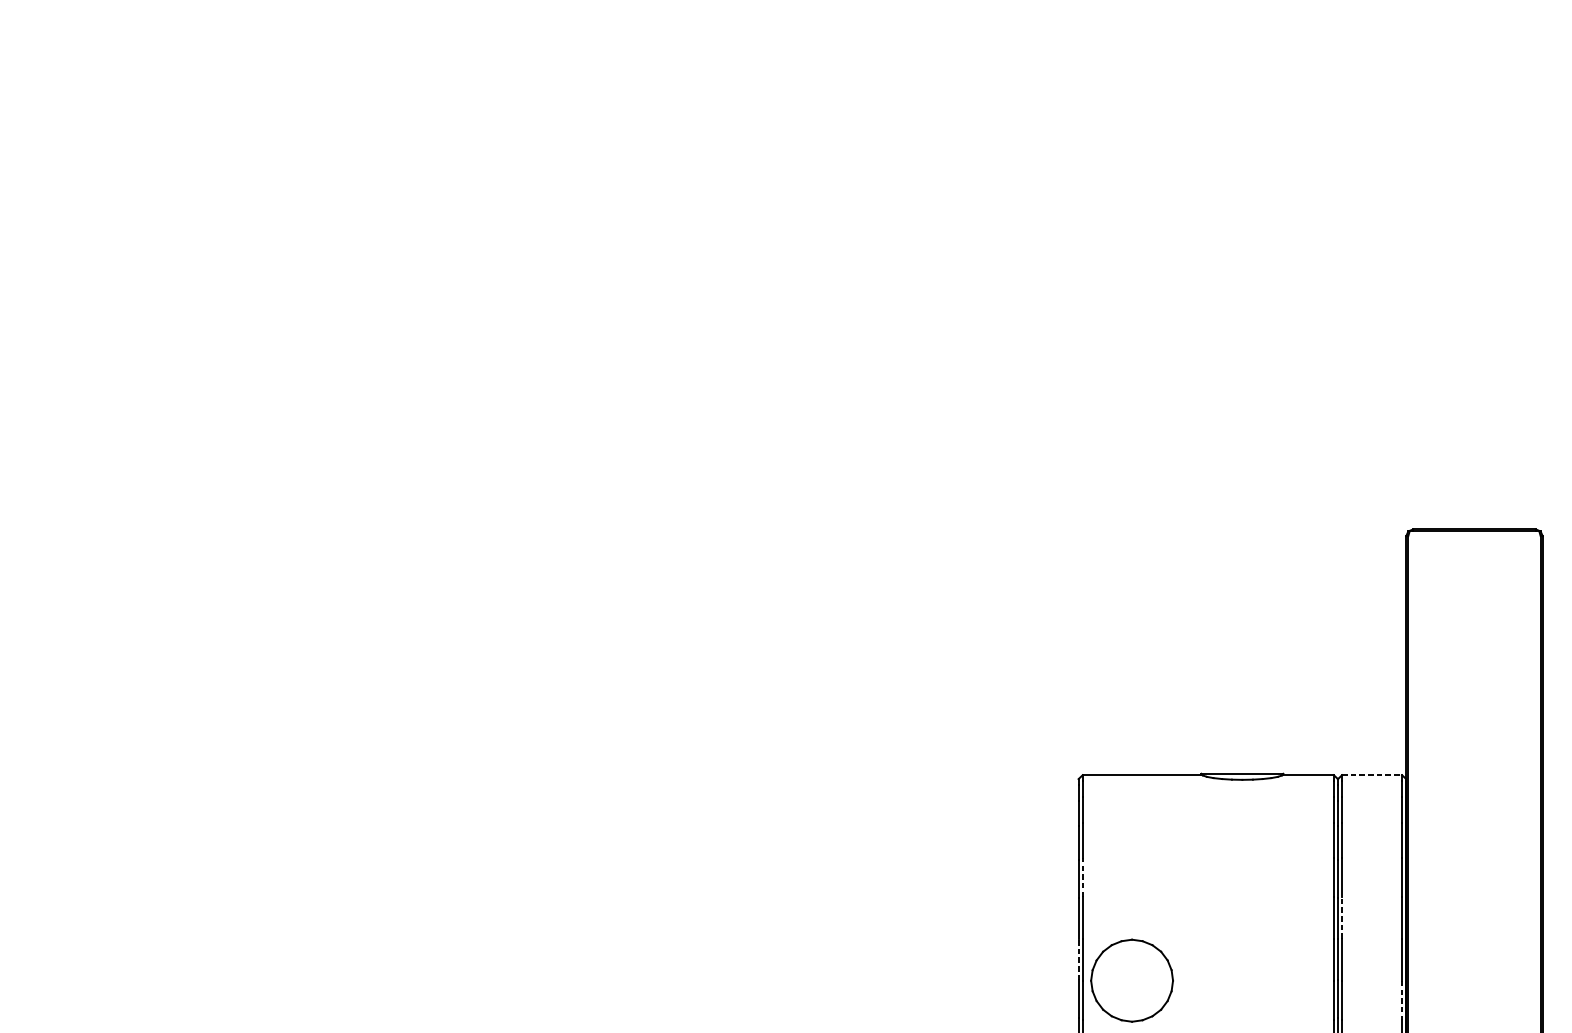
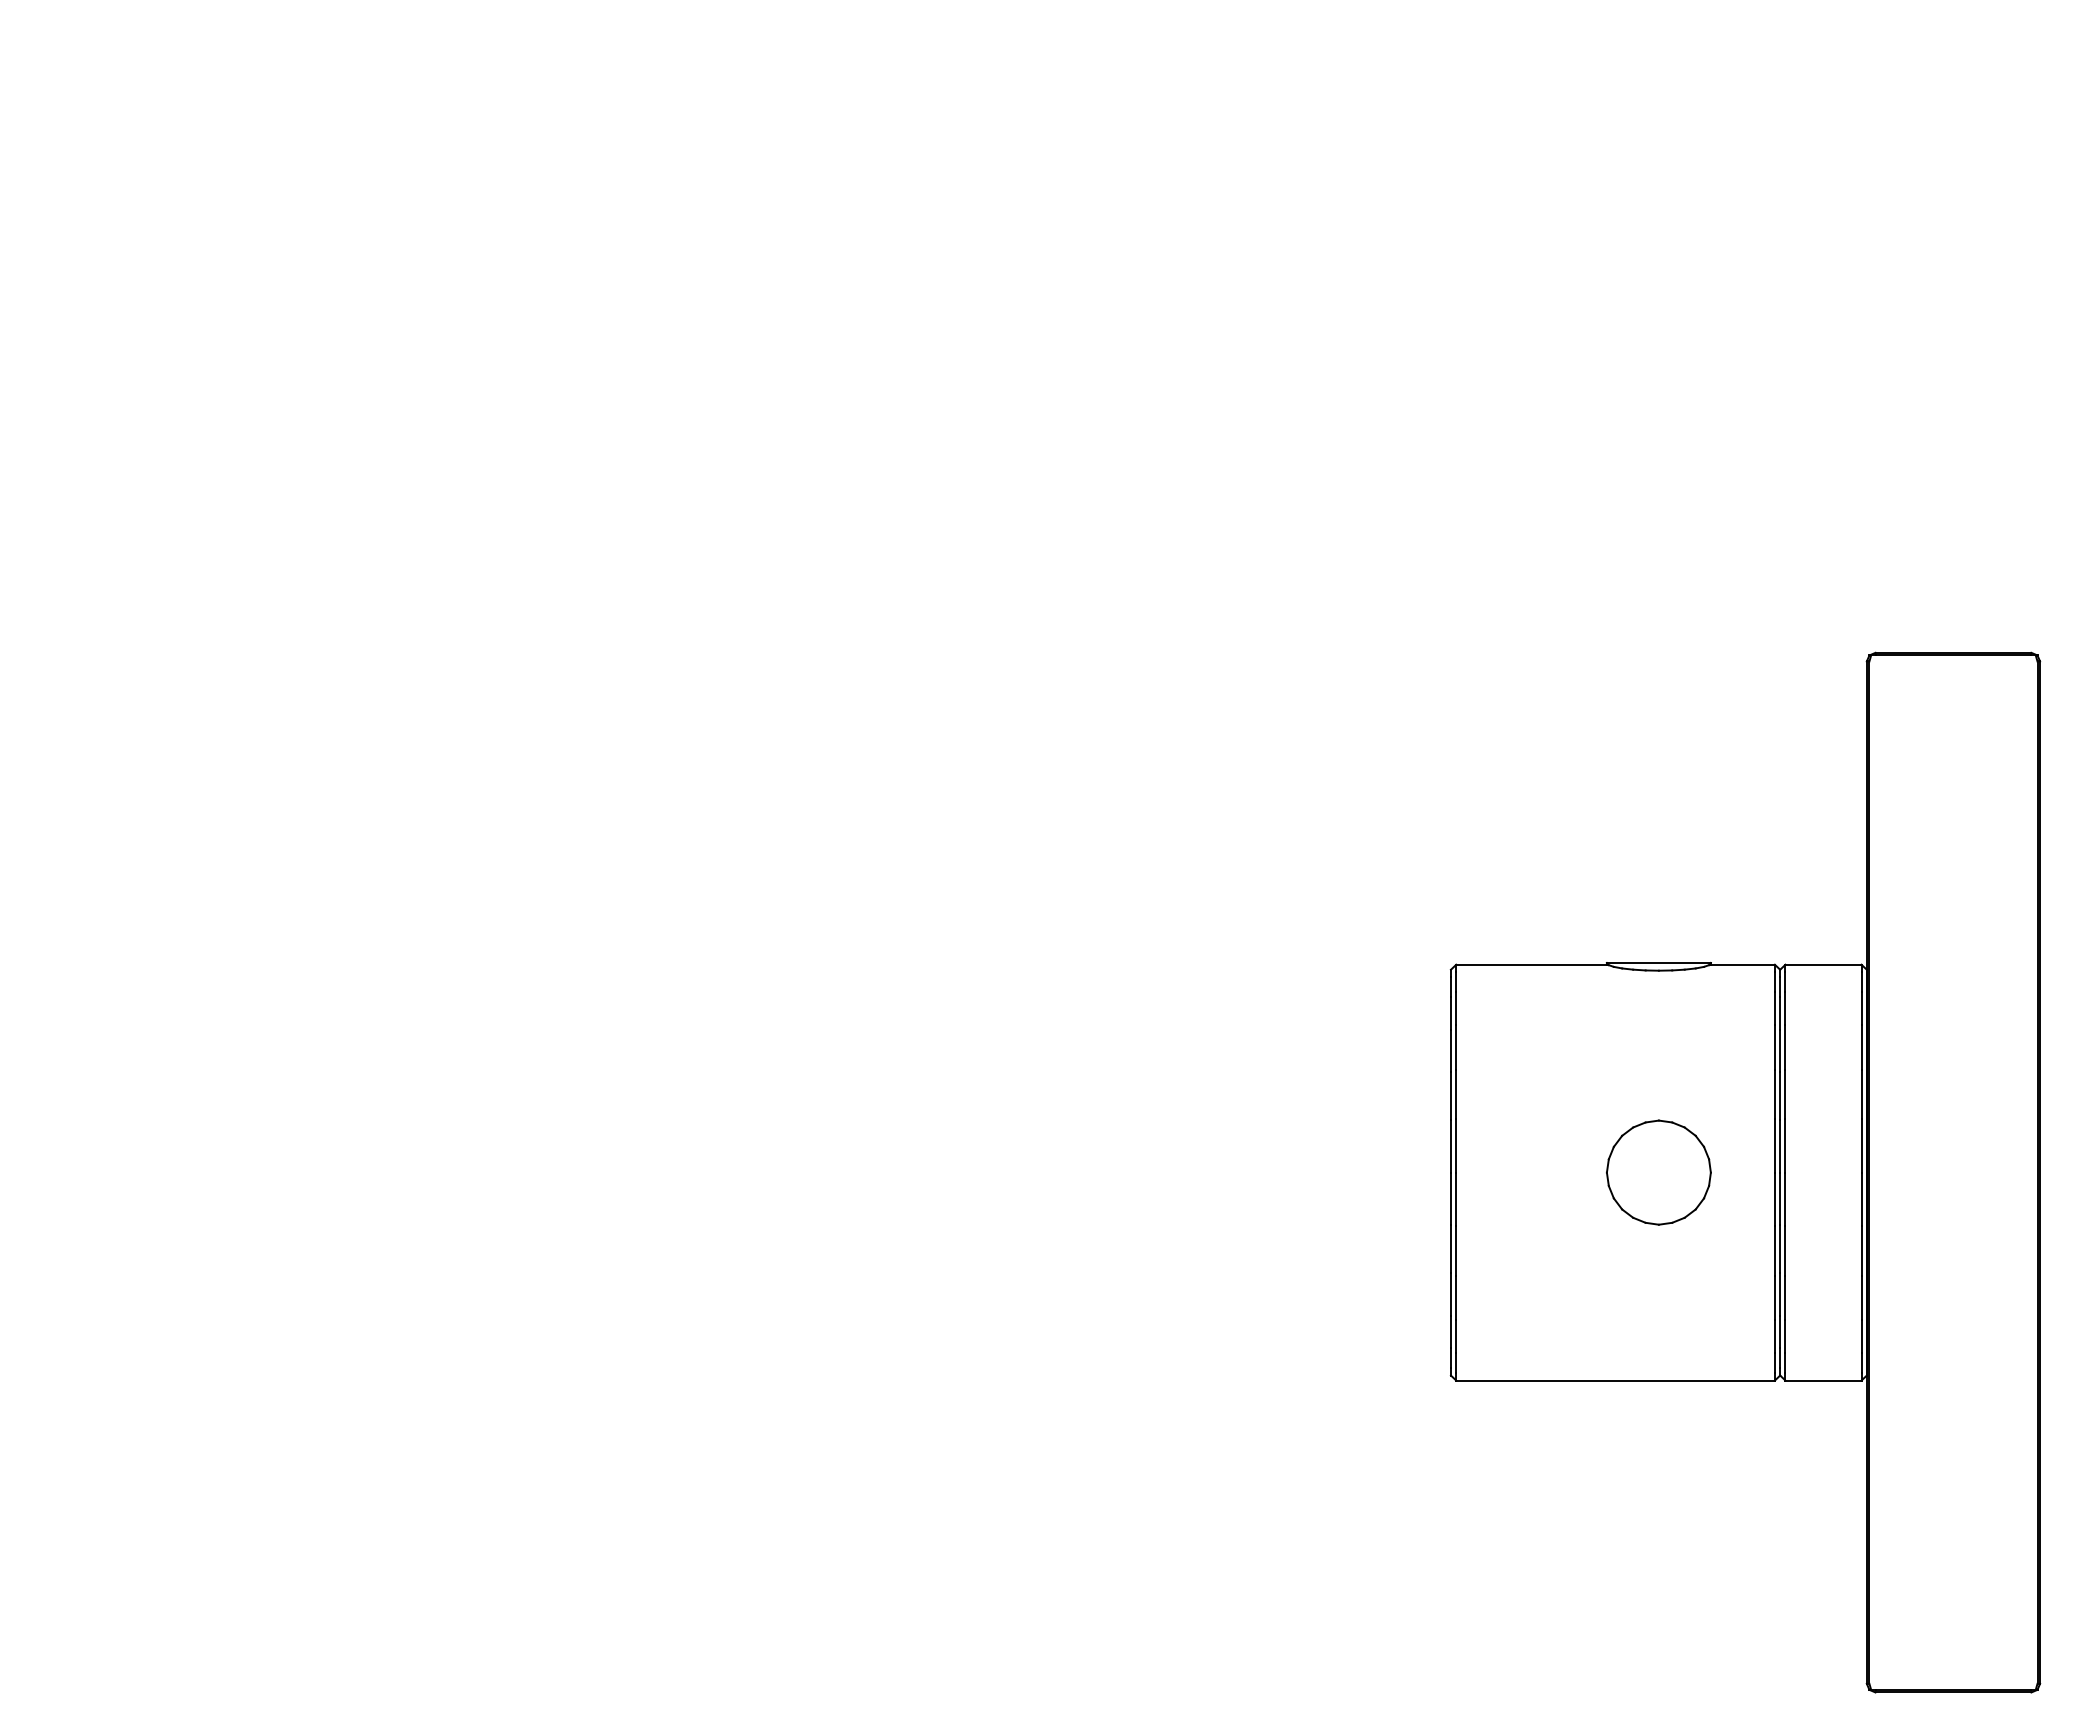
line: (1372, 774) -> (1824, 964), dashed -> solid
line: (1082, 877) -> (1456, 1094), dashed -> solid
line: (1342, 918) -> (1785, 1146), dashed -> solid
line: (1078, 959) -> (1450, 1198), dashed -> solid
part: (1131, 980) -> (1658, 1172), moved
line: (1402, 1000) -> (1861, 1250), dashed -> solid

